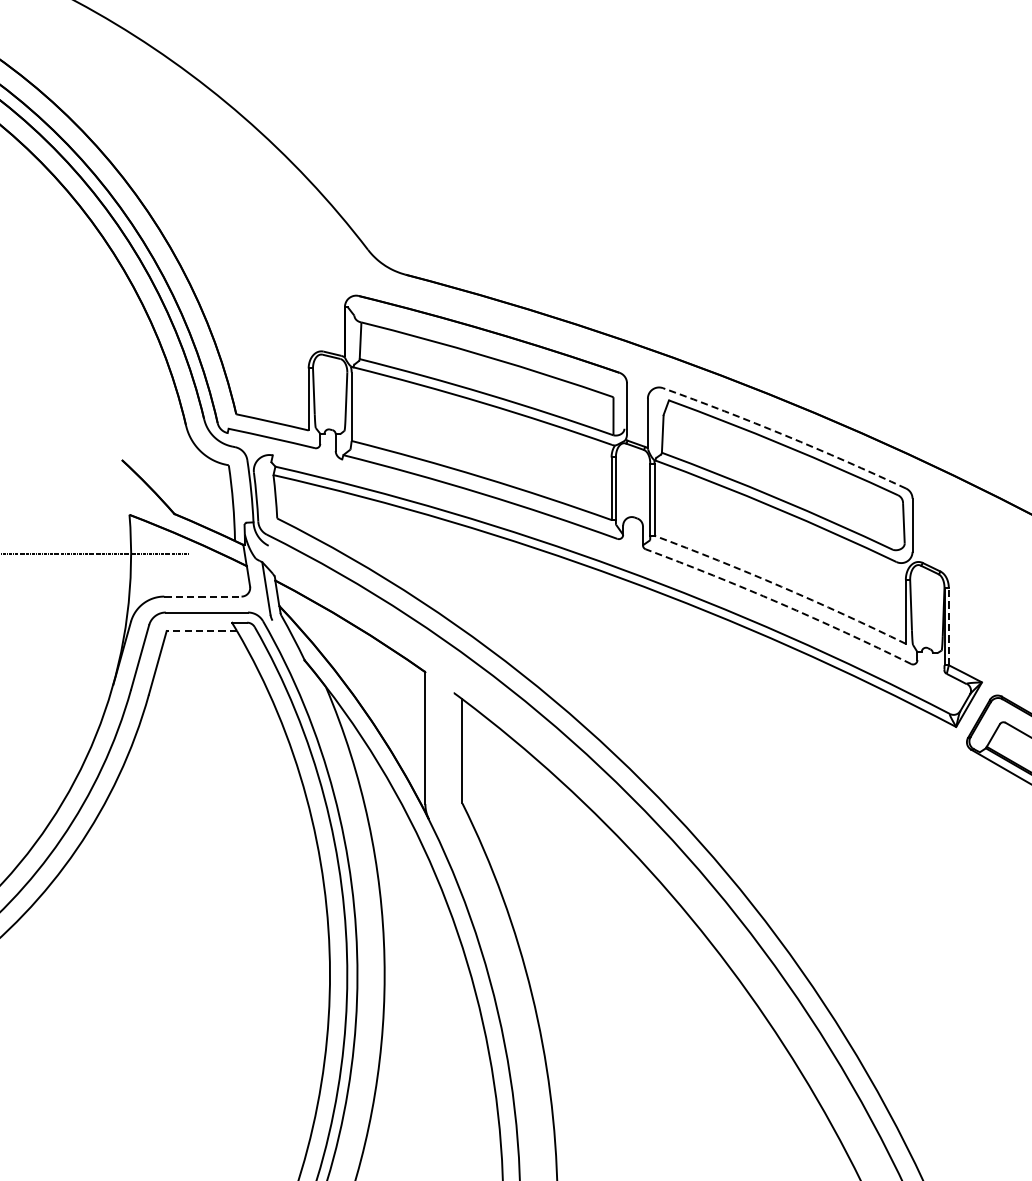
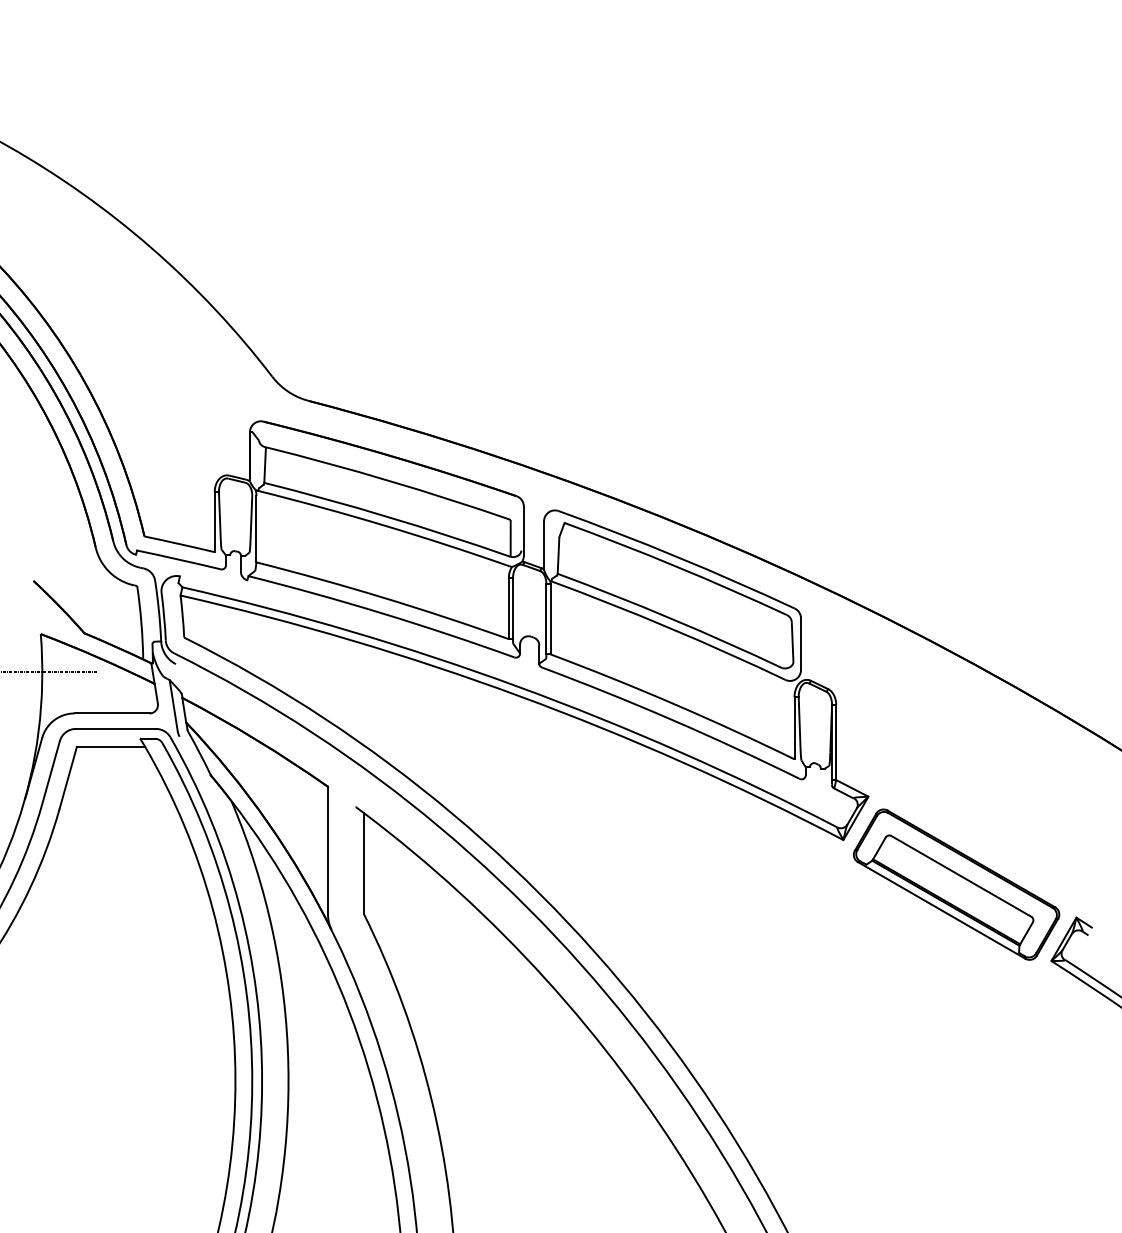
arc: (785, 435) -> (677, 557), dashed -> solid
arc: (781, 586) -> (673, 703), dashed -> solid
line: (203, 596) -> (112, 713), dashed -> solid
arc: (780, 602) -> (672, 719), dashed -> solid
line: (949, 626) -> (836, 742), dashed -> solid
line: (201, 630) -> (110, 746), dashed -> solid

